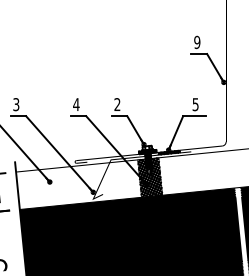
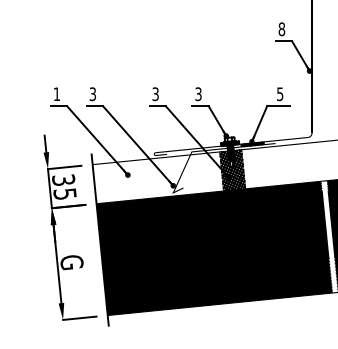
text: (196, 42) -> (281, 29), 9 -> 8
text: (76, 104) -> (155, 94), 4 -> 3
text: (117, 104) -> (198, 94), 2 -> 3

